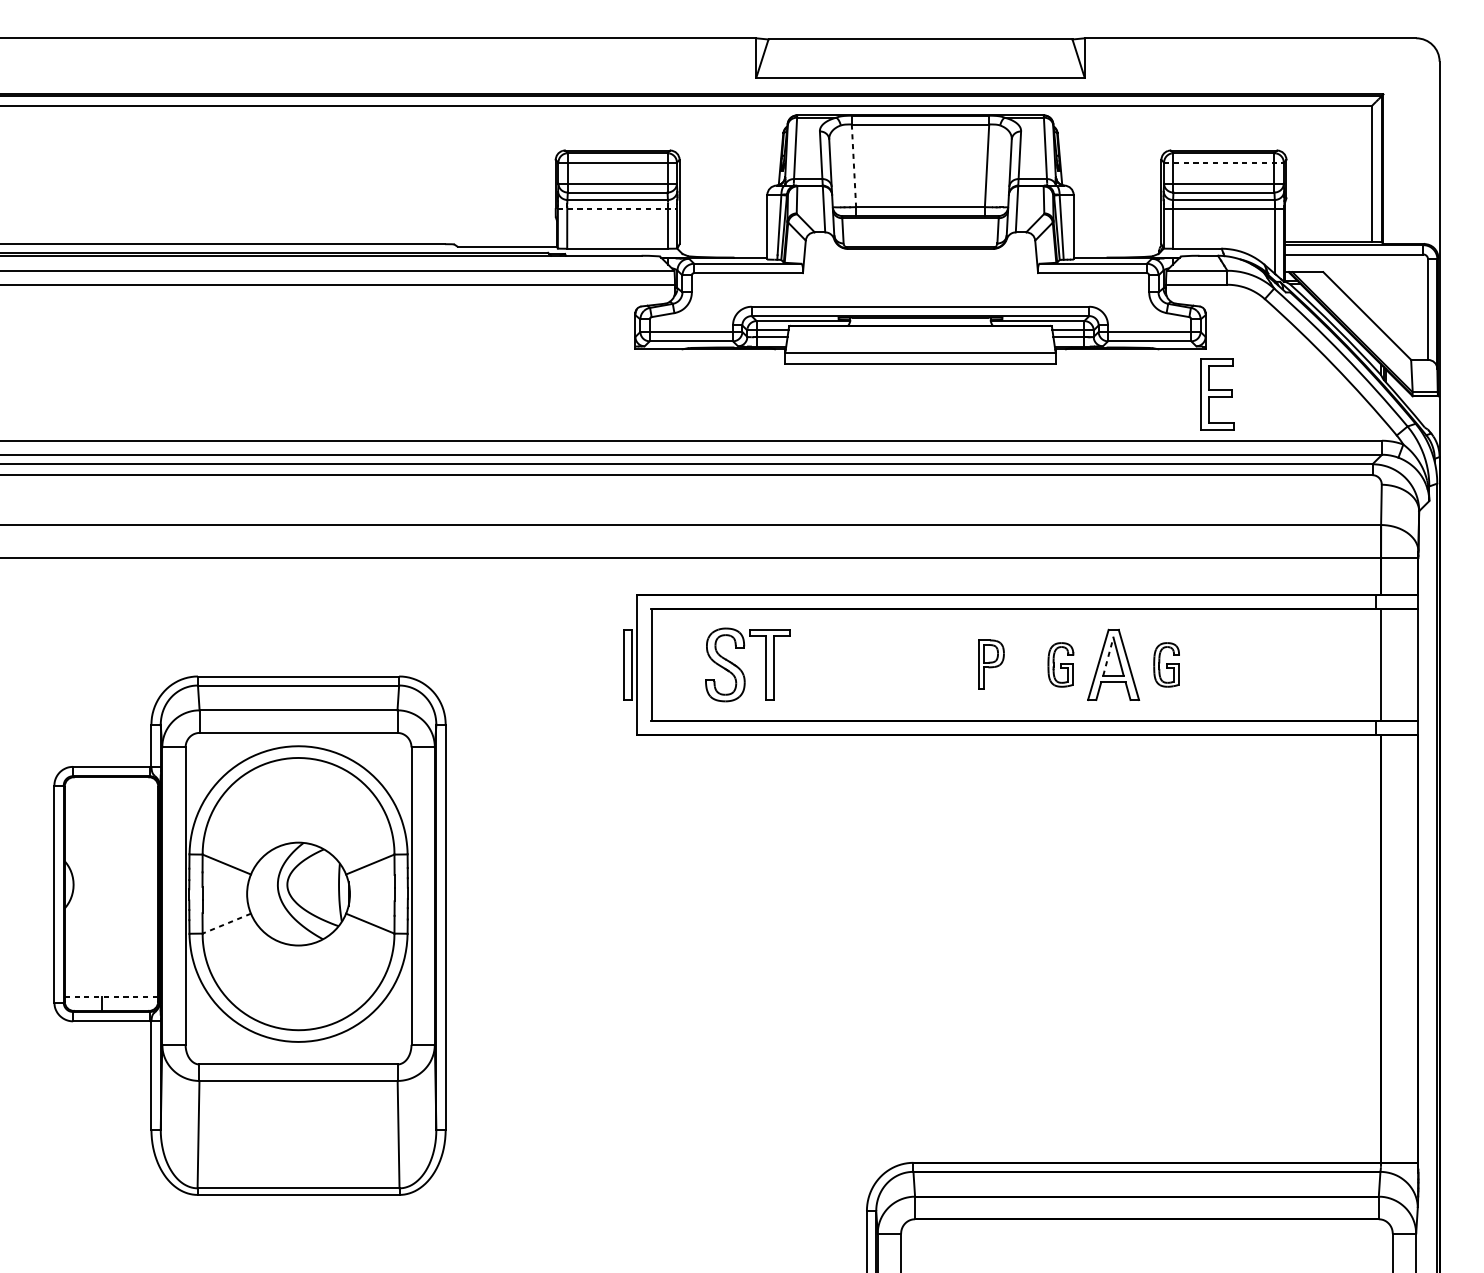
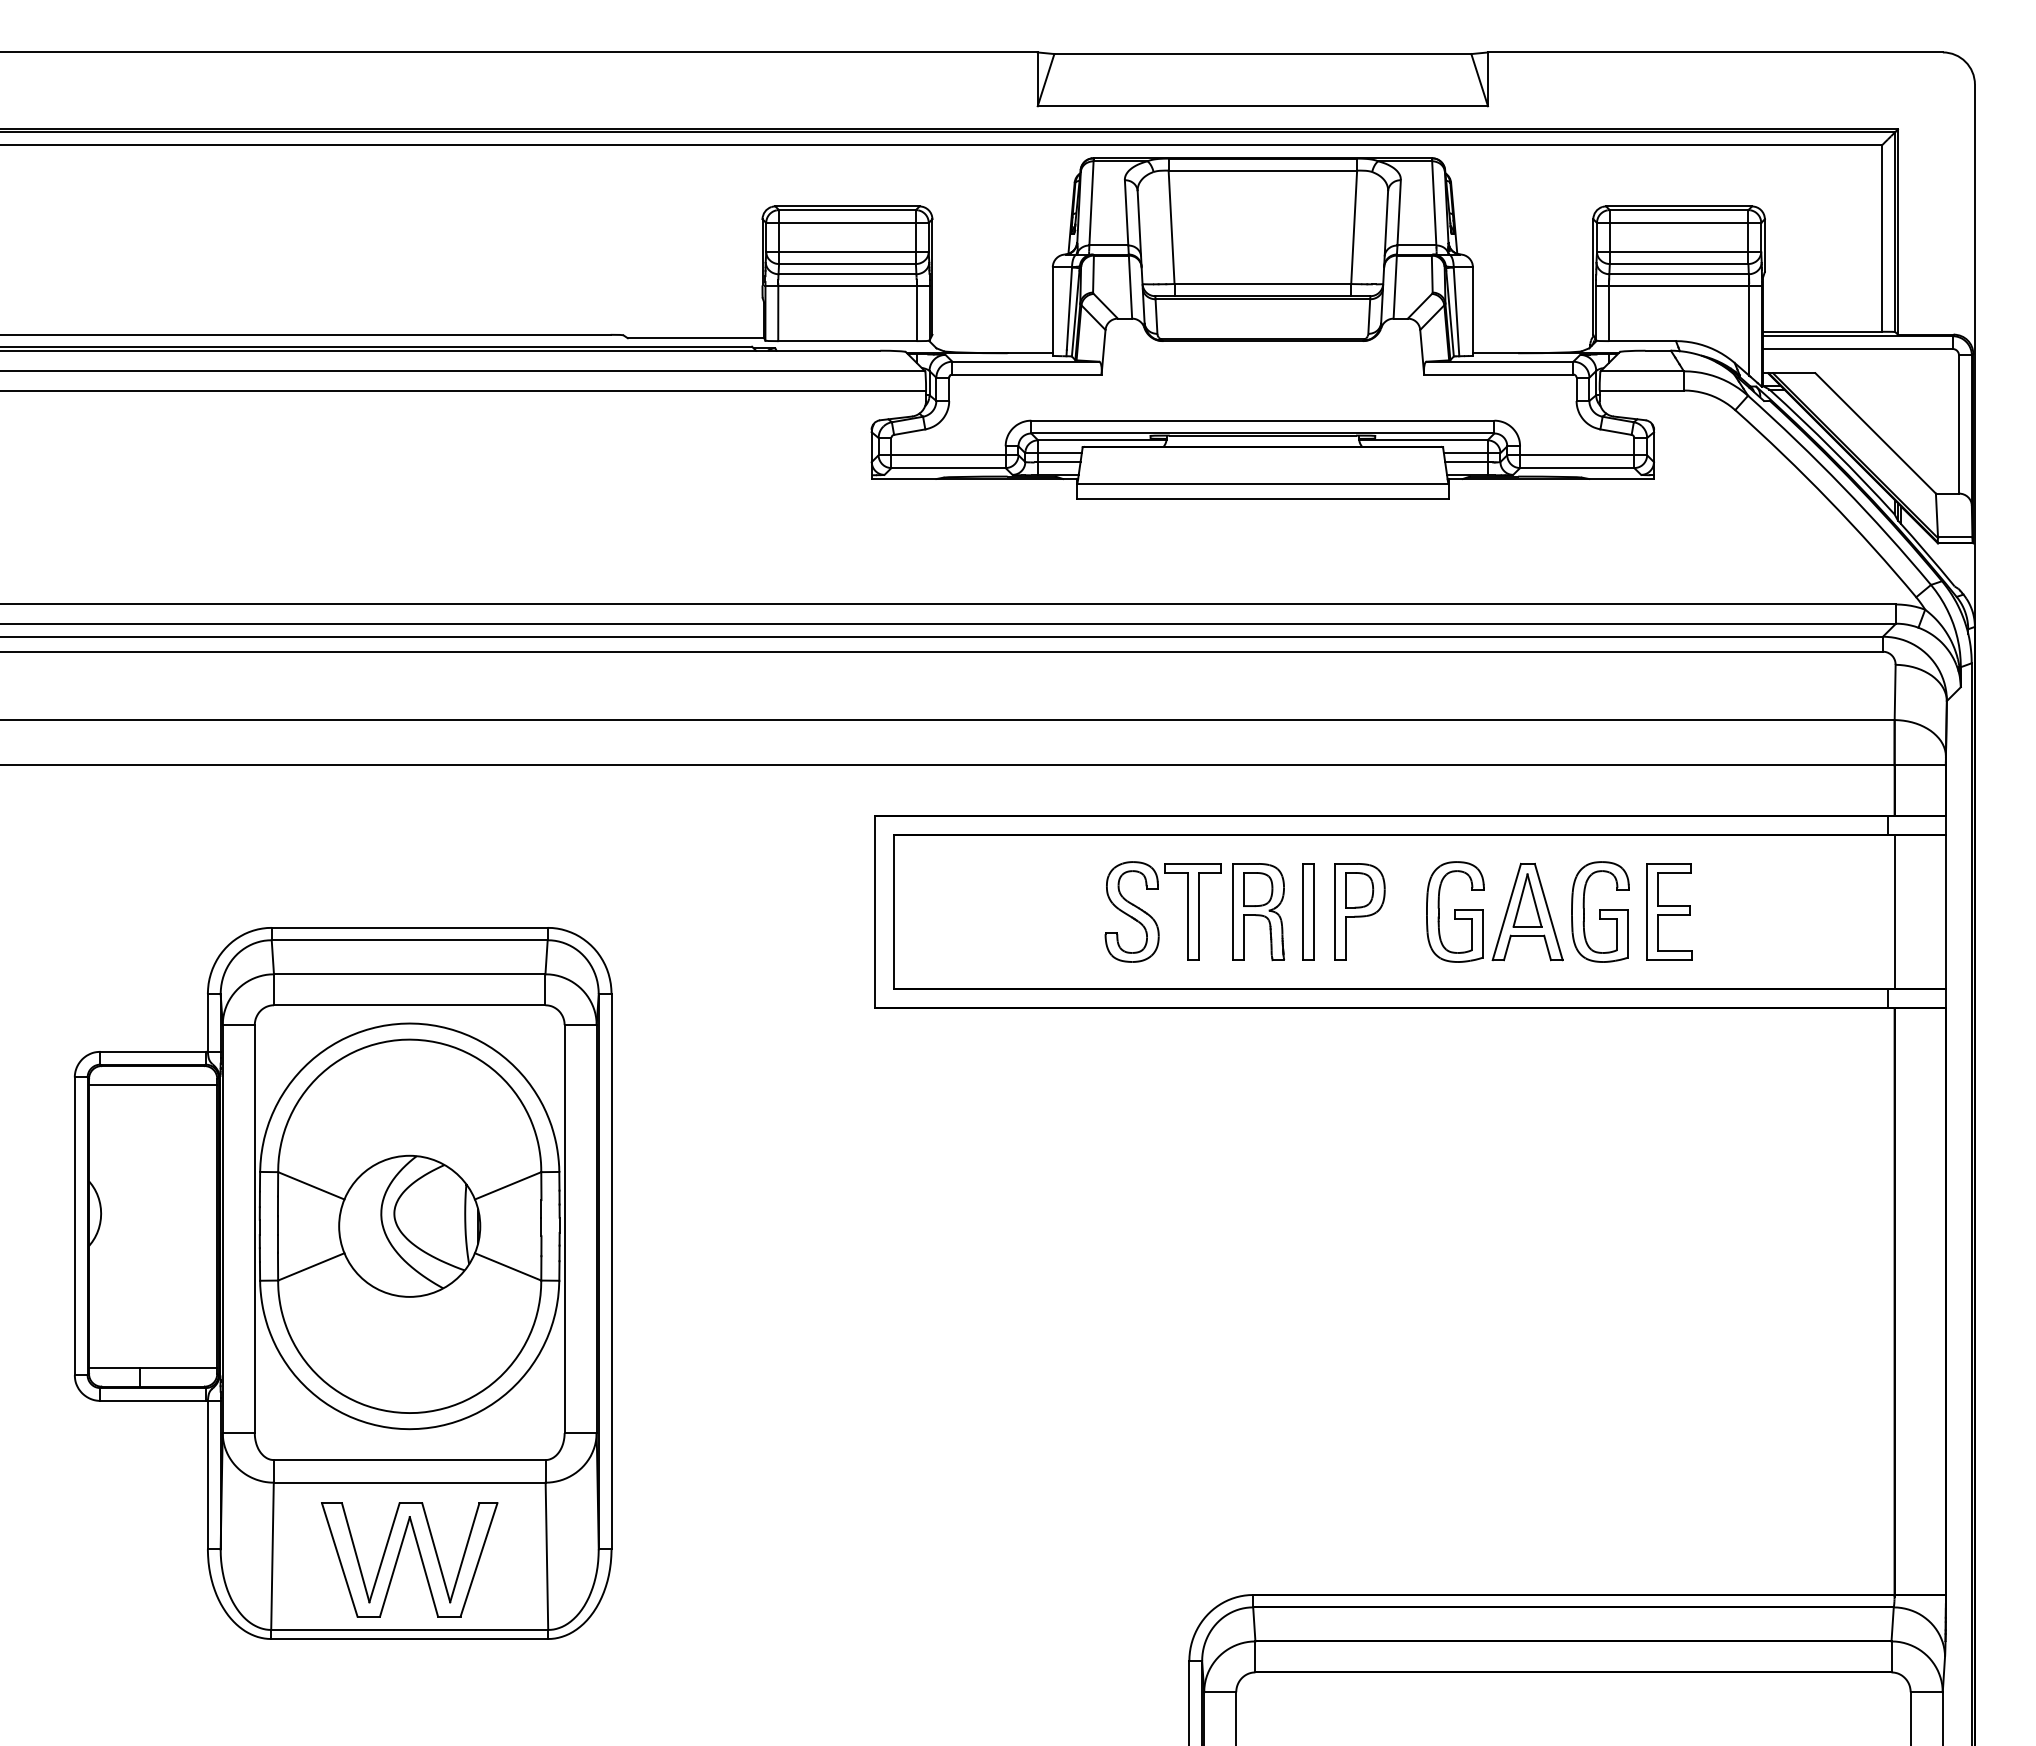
line: (1224, 162) -> (1679, 222), dashed -> solid
line: (853, 165) -> (1171, 227), dashed -> solid
line: (617, 208) -> (847, 286), dashed -> solid
part: (1216, 394) -> (1669, 911), moved
line: (1108, 656) -> (1520, 900), dashed -> solid
part: (627, 664) -> (1308, 911), moved
part: (990, 664) -> (1359, 911), size x1.43
part: (1060, 664) -> (1455, 911), size x1.67
part: (1166, 664) -> (1600, 911), size x1.67
part: (917, 665) -> (1258, 912), added
part: (740, 668) -> (1152, 916), moved
line: (111, 791) -> (152, 1085), added
line: (226, 923) -> (311, 1266), dashed -> solid
line: (111, 996) -> (153, 1367), dashed -> solid
part: (291, 1134) -> (399, 1555), added

